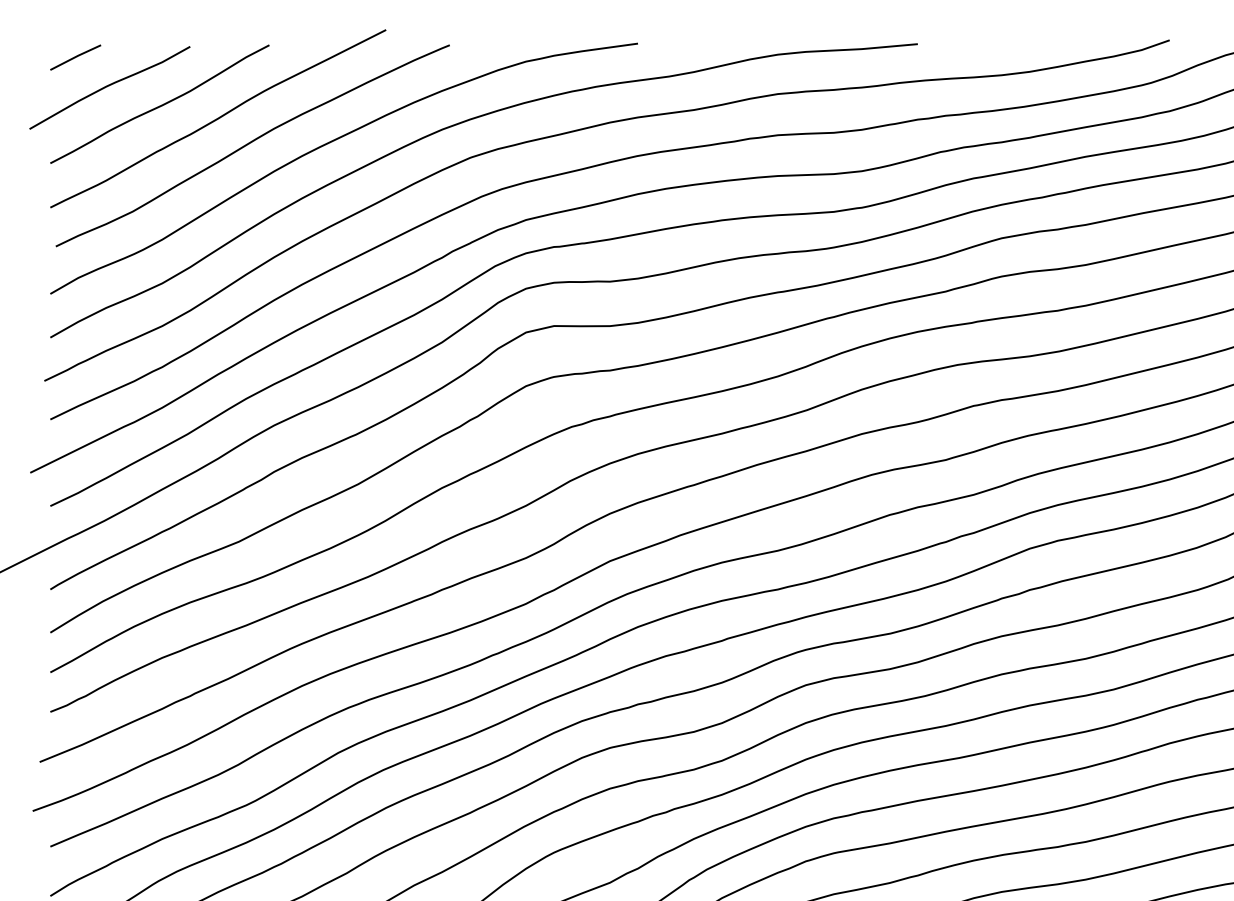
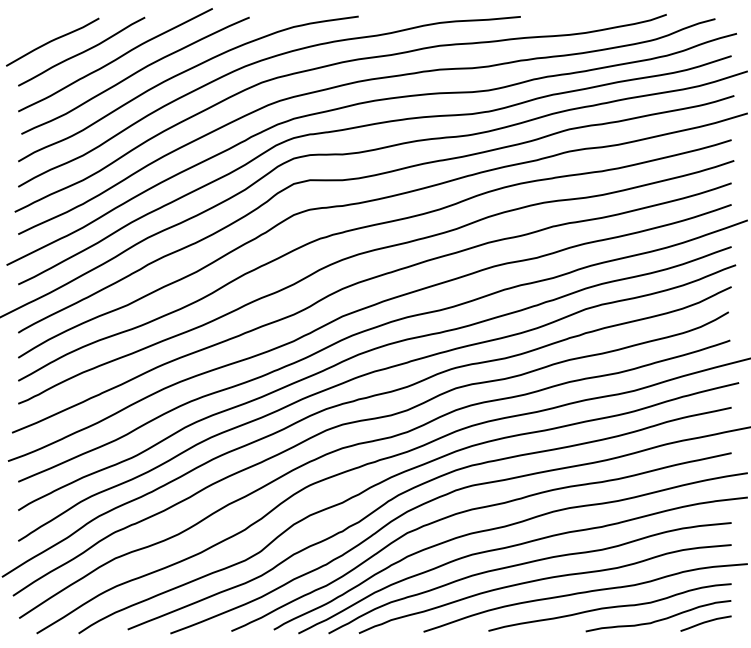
line: (74, 57) -> (32, 24), removed

